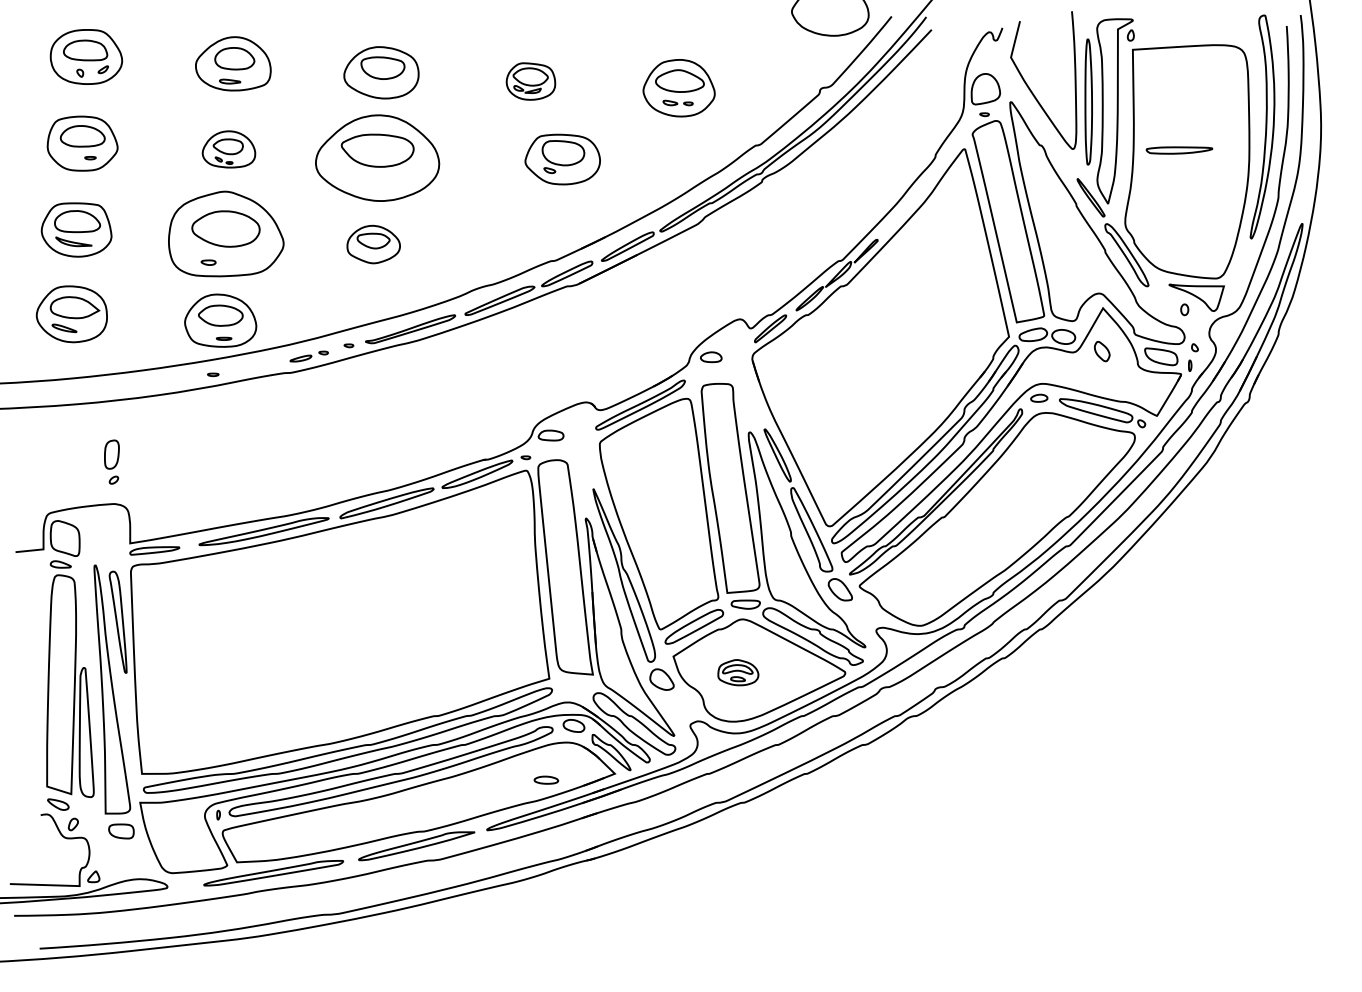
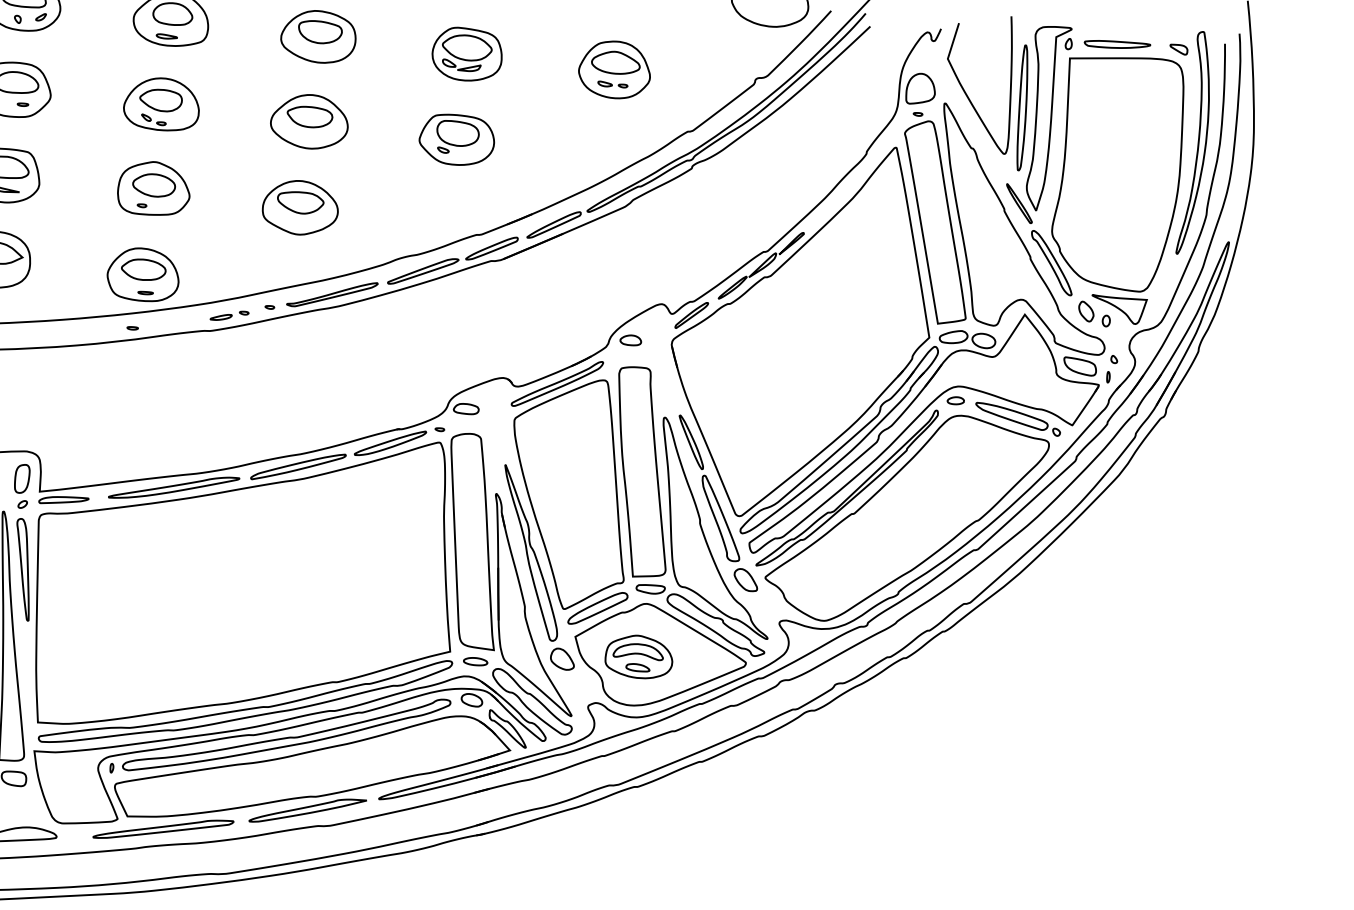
part: (1240, 34) -> (1178, 49), added
part: (530, 81) -> (466, 54), size x1.43
part: (228, 149) -> (161, 104), size x1.43
part: (1179, 150) -> (1117, 44), moved
part: (377, 157) -> (309, 121), size x0.62
part: (562, 159) -> (456, 139), moved
part: (226, 233) -> (154, 188), size x0.62
part: (373, 244) -> (300, 207), size x1.43
part: (1102, 351) -> (1086, 311), moved
part: (111, 461) -> (21, 485), moved
part: (738, 672) -> (639, 656), size x1.67
part: (546, 779) -> (475, 660), moved

